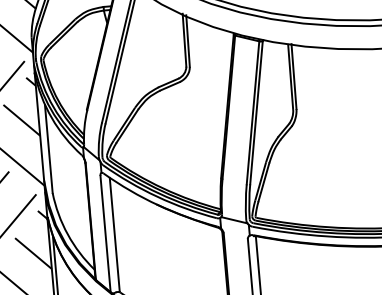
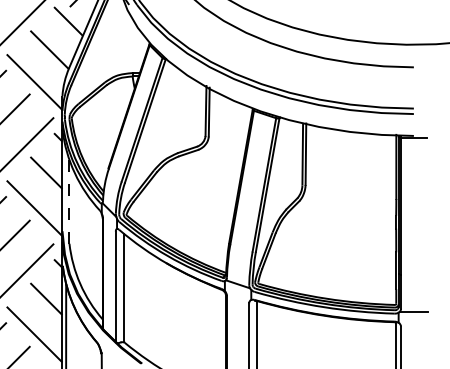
line: (48, 149) -> (69, 202), solid -> dashed

